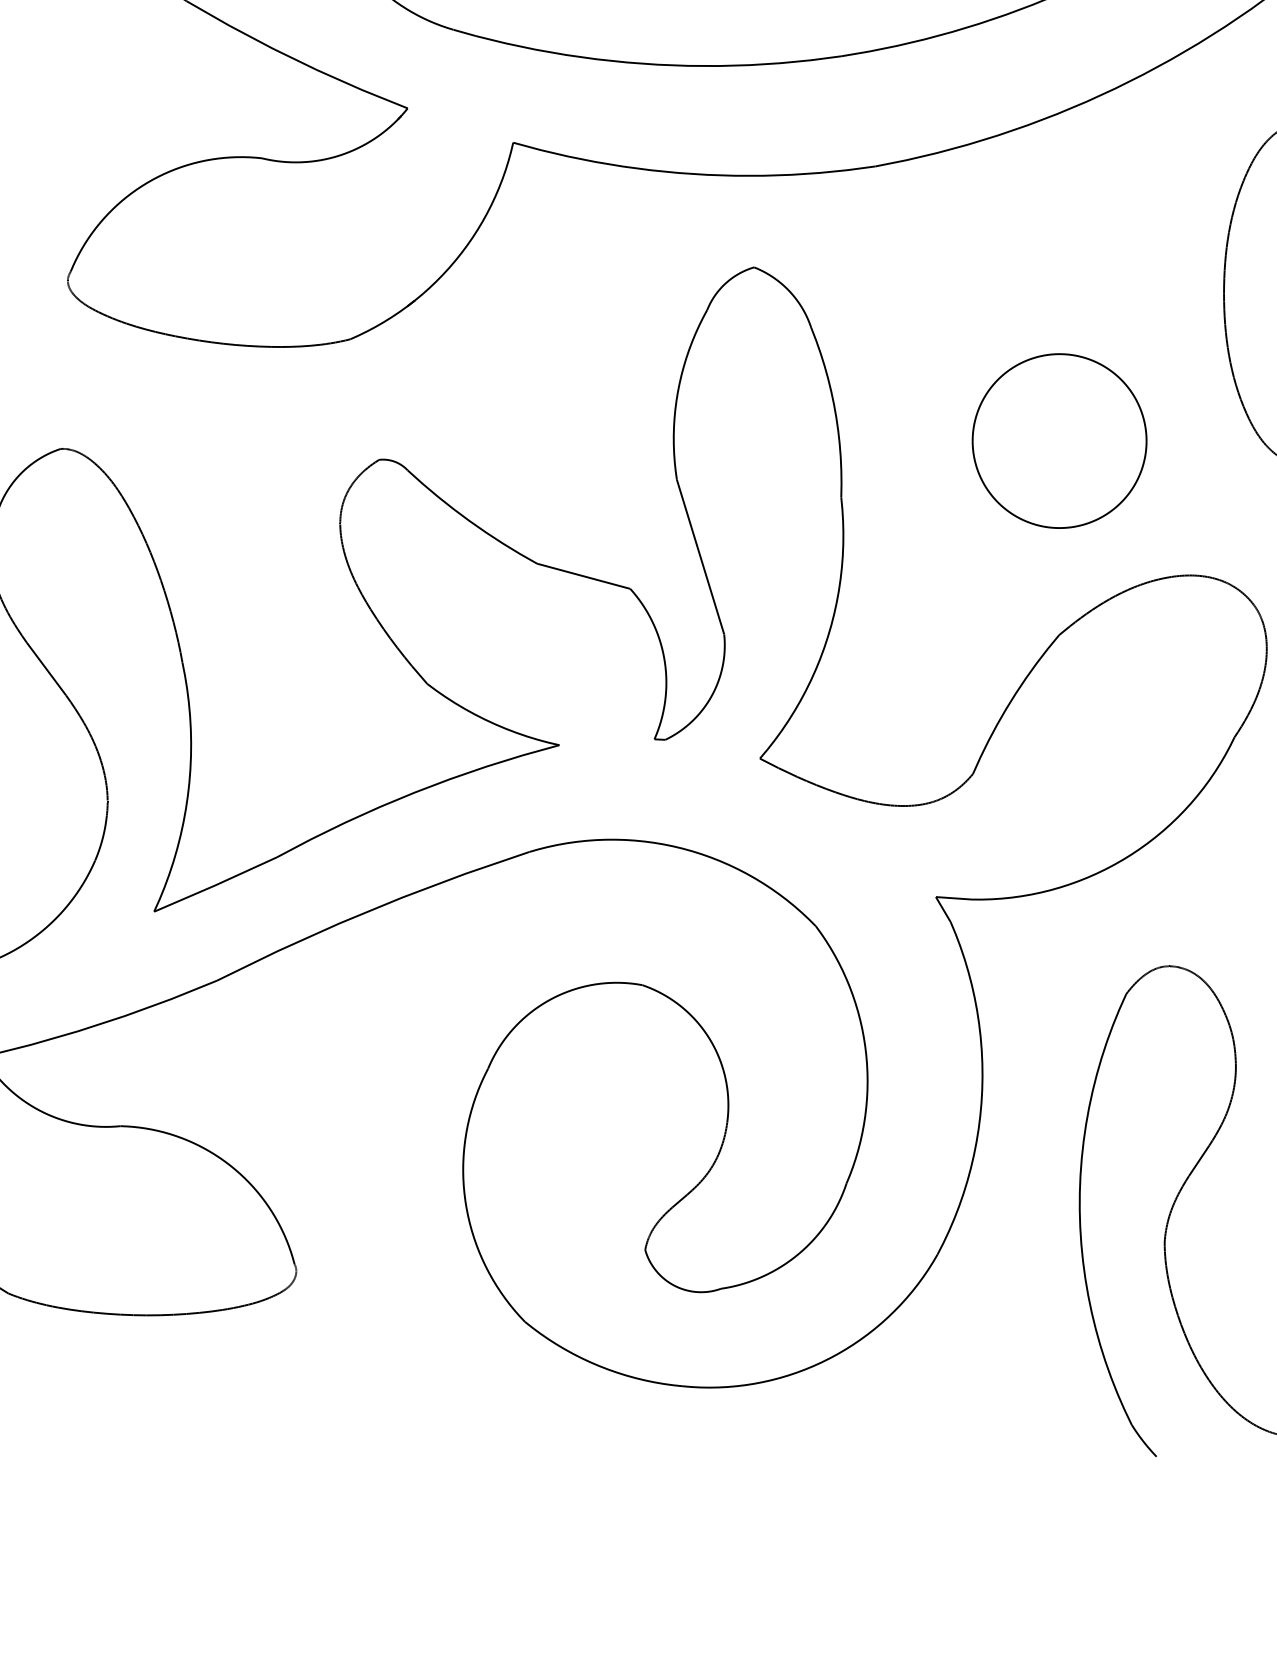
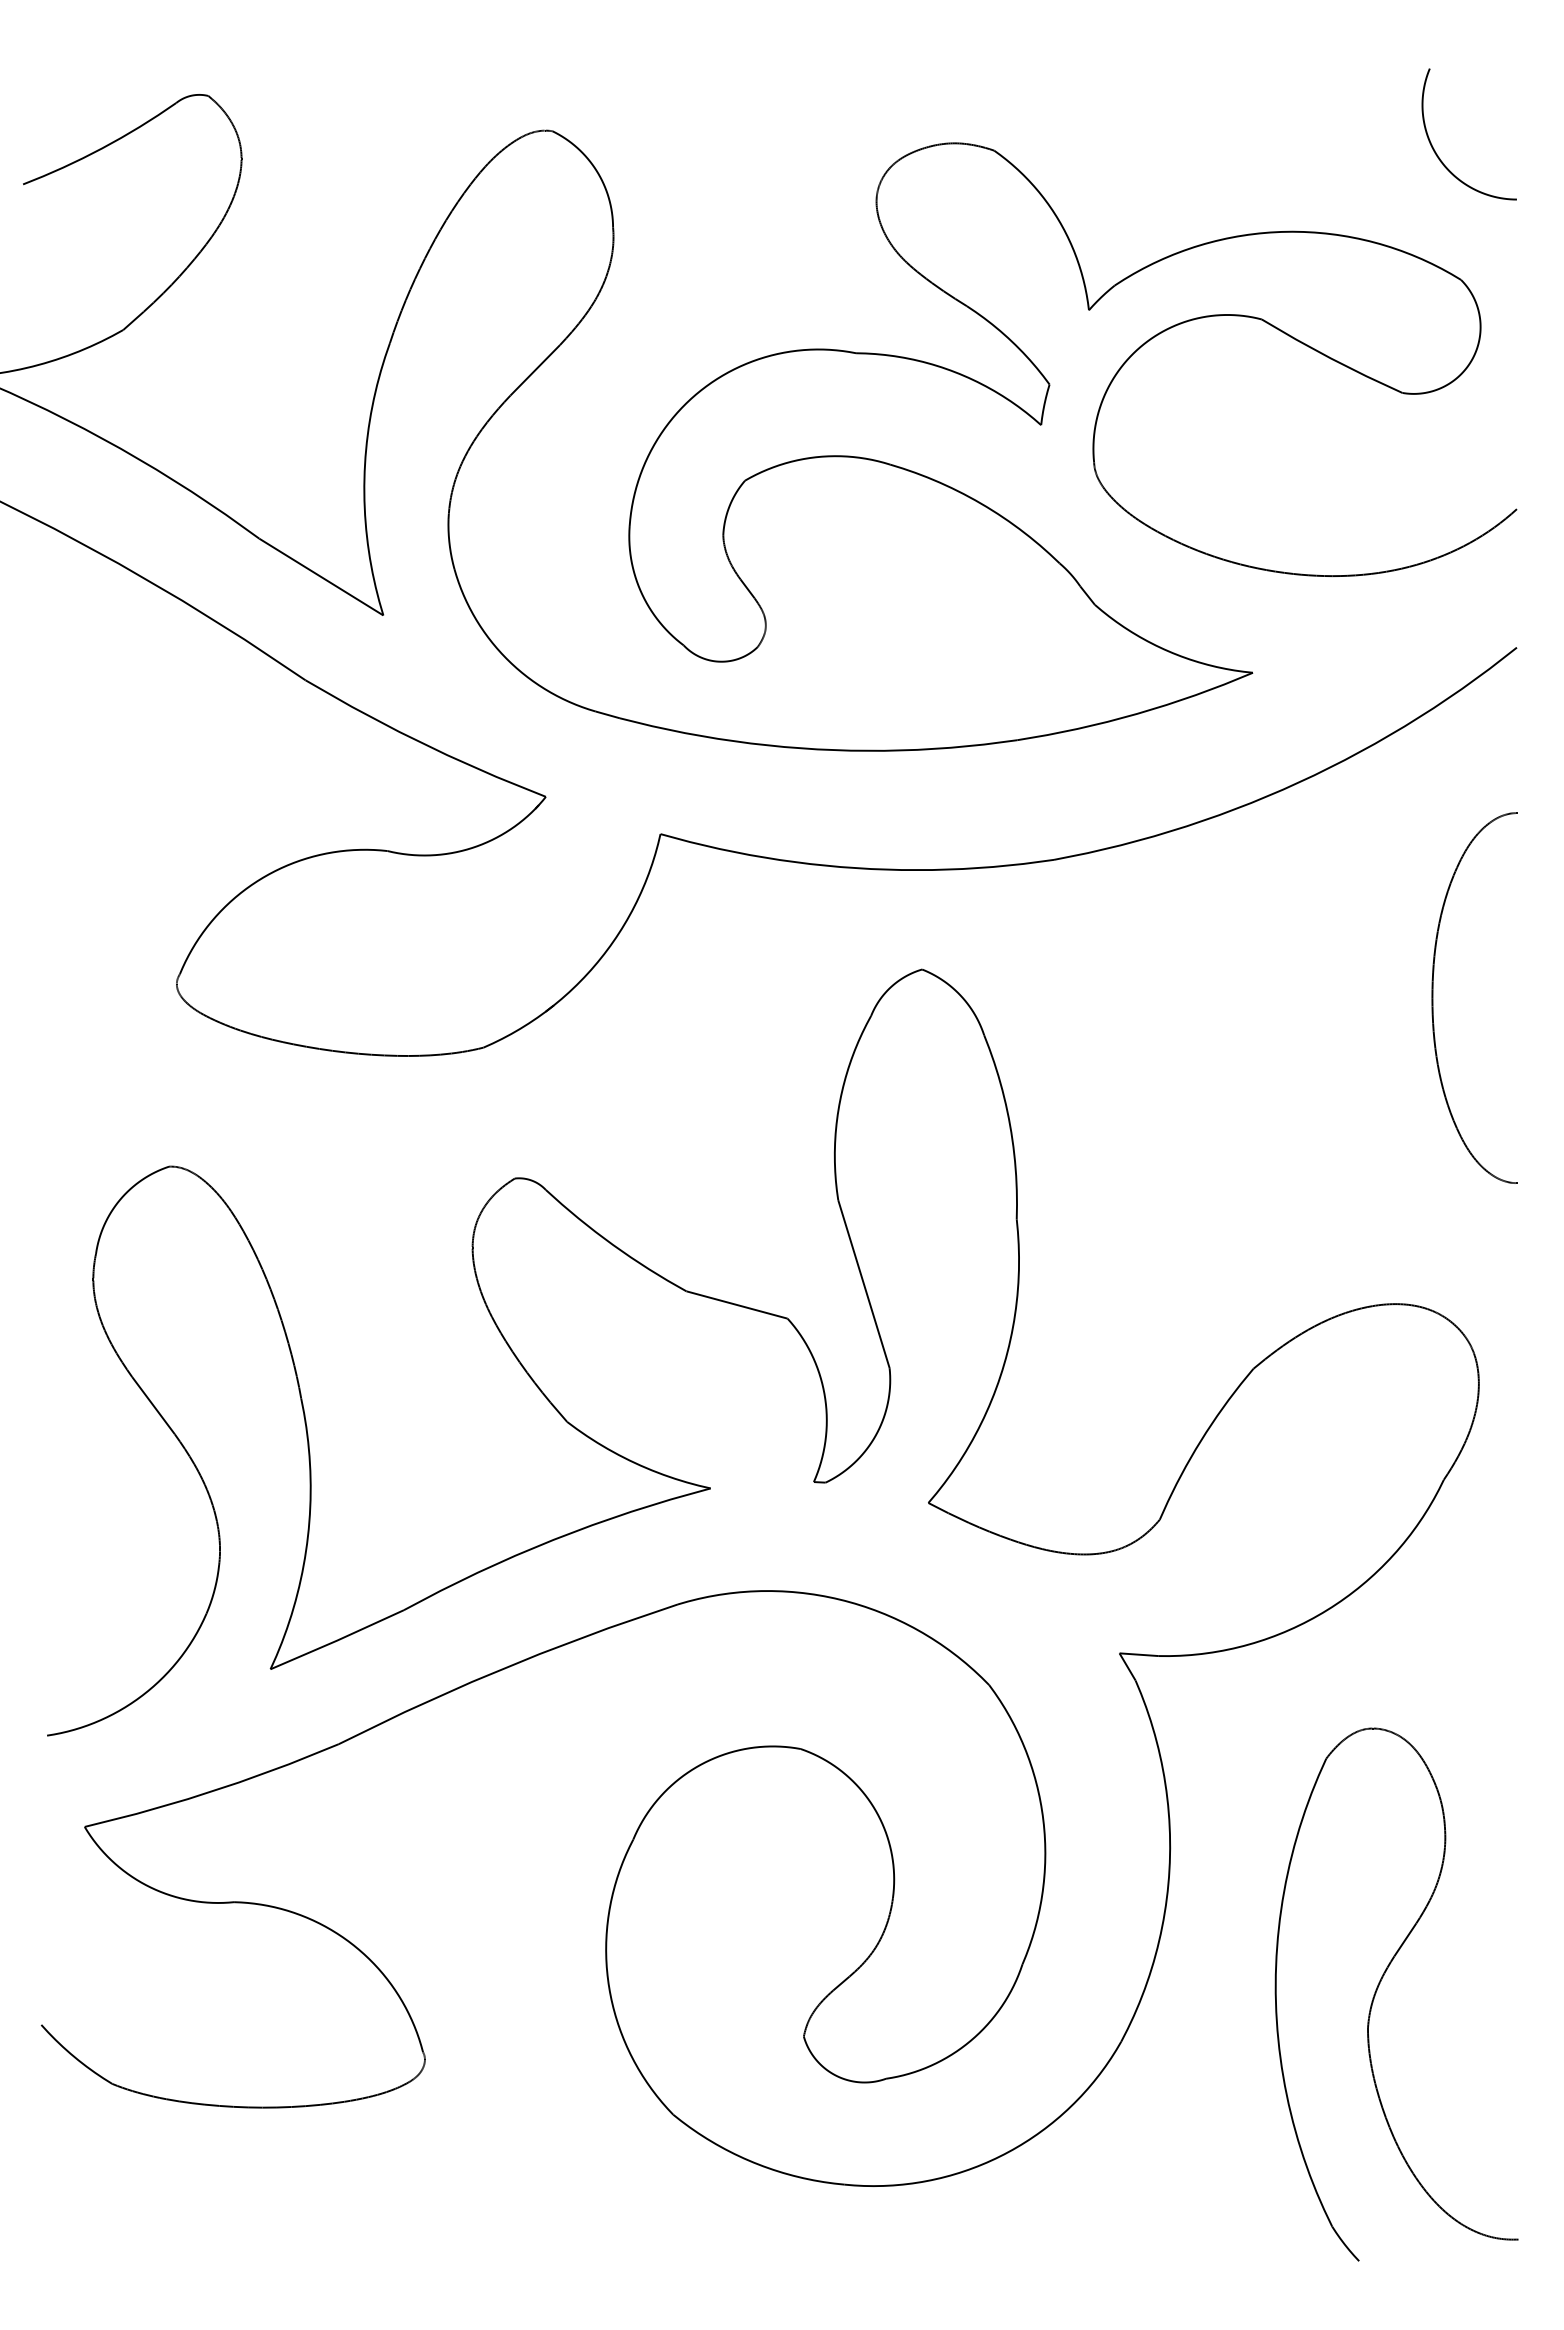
part: (1059, 440) -> (1253, 1157), removed

